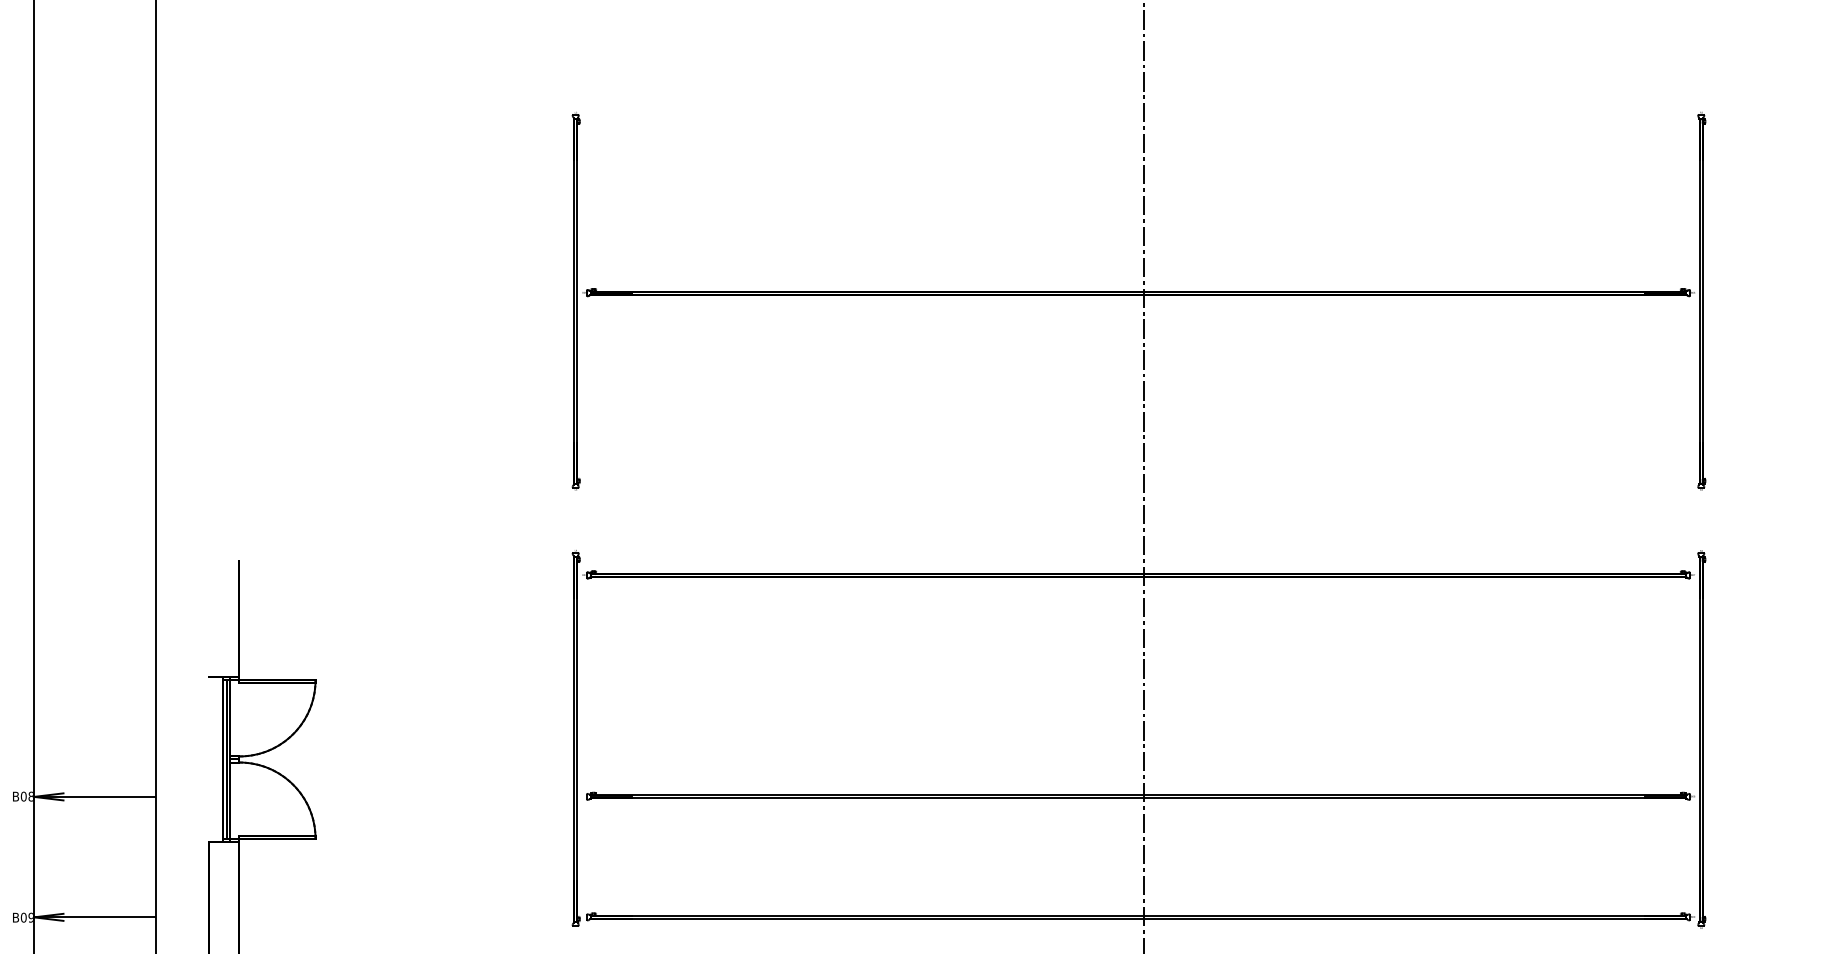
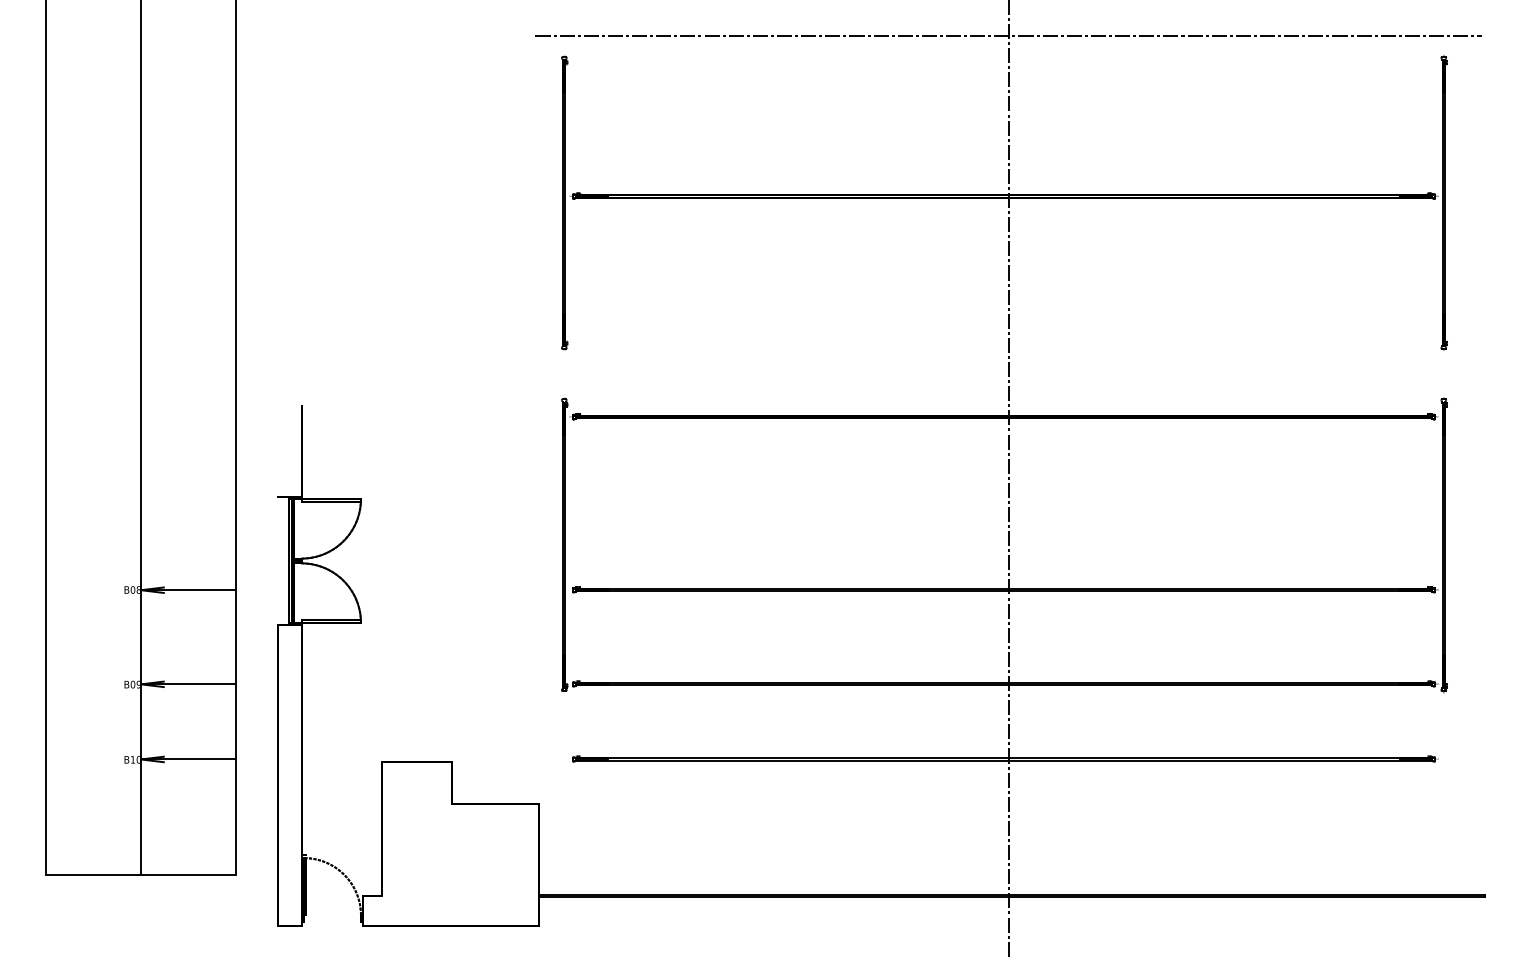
line: (1144, 88) -> (1008, 36), added

